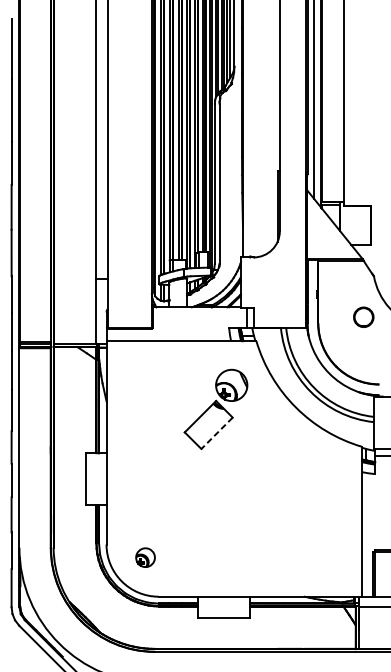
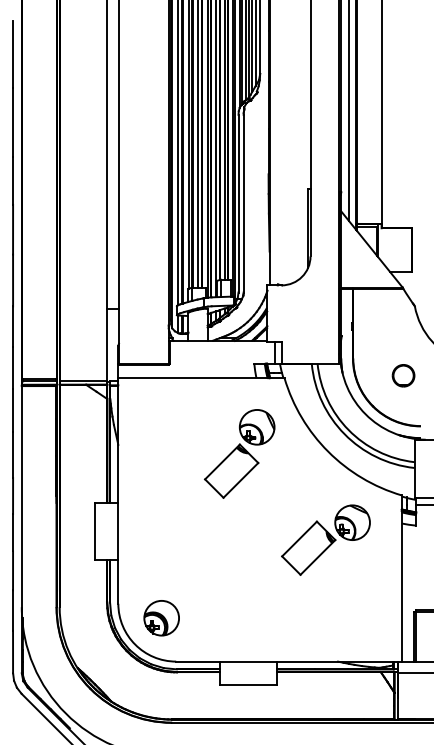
part: (363, 317) -> (403, 375), moved
line: (216, 433) -> (240, 480), dashed -> solid
part: (293, 486) -> (325, 539), added
part: (145, 557) -> (161, 618), size x1.67

